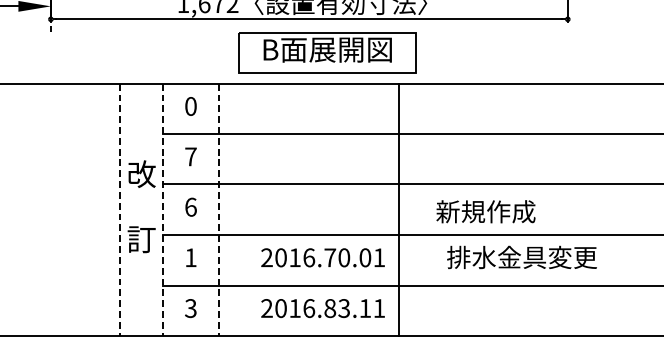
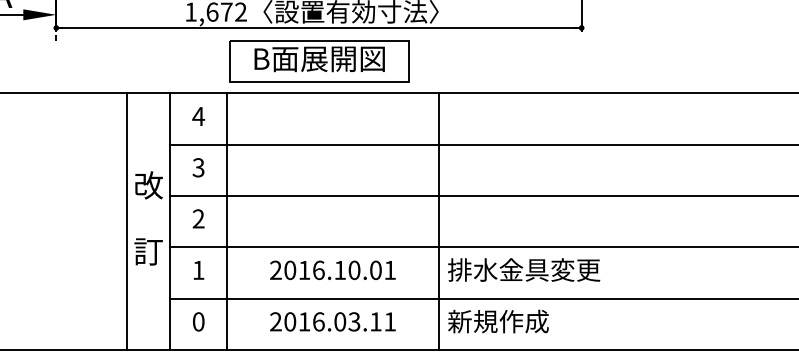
part: (327, 52) -> (319, 61), moved
text: (190, 106) -> (198, 116), 0 -> 4
text: (190, 156) -> (198, 167), 7 -> 3
text: (190, 206) -> (198, 218), 6 -> 2
line: (399, 209) -> (439, 221), moved
line: (119, 210) -> (126, 222), dashed -> solid
line: (163, 210) -> (170, 222), dashed -> solid
line: (219, 210) -> (227, 222), dashed -> solid
text: (485, 211) -> (498, 321), moved
text: (522, 256) -> (524, 269), moved
text: (330, 257) -> (340, 270), 2016.70.01 -> 2016.10.01
text: (190, 308) -> (198, 321), 3 -> 0
text: (330, 308) -> (340, 321), 2016.83.11 -> 2016.03.11

